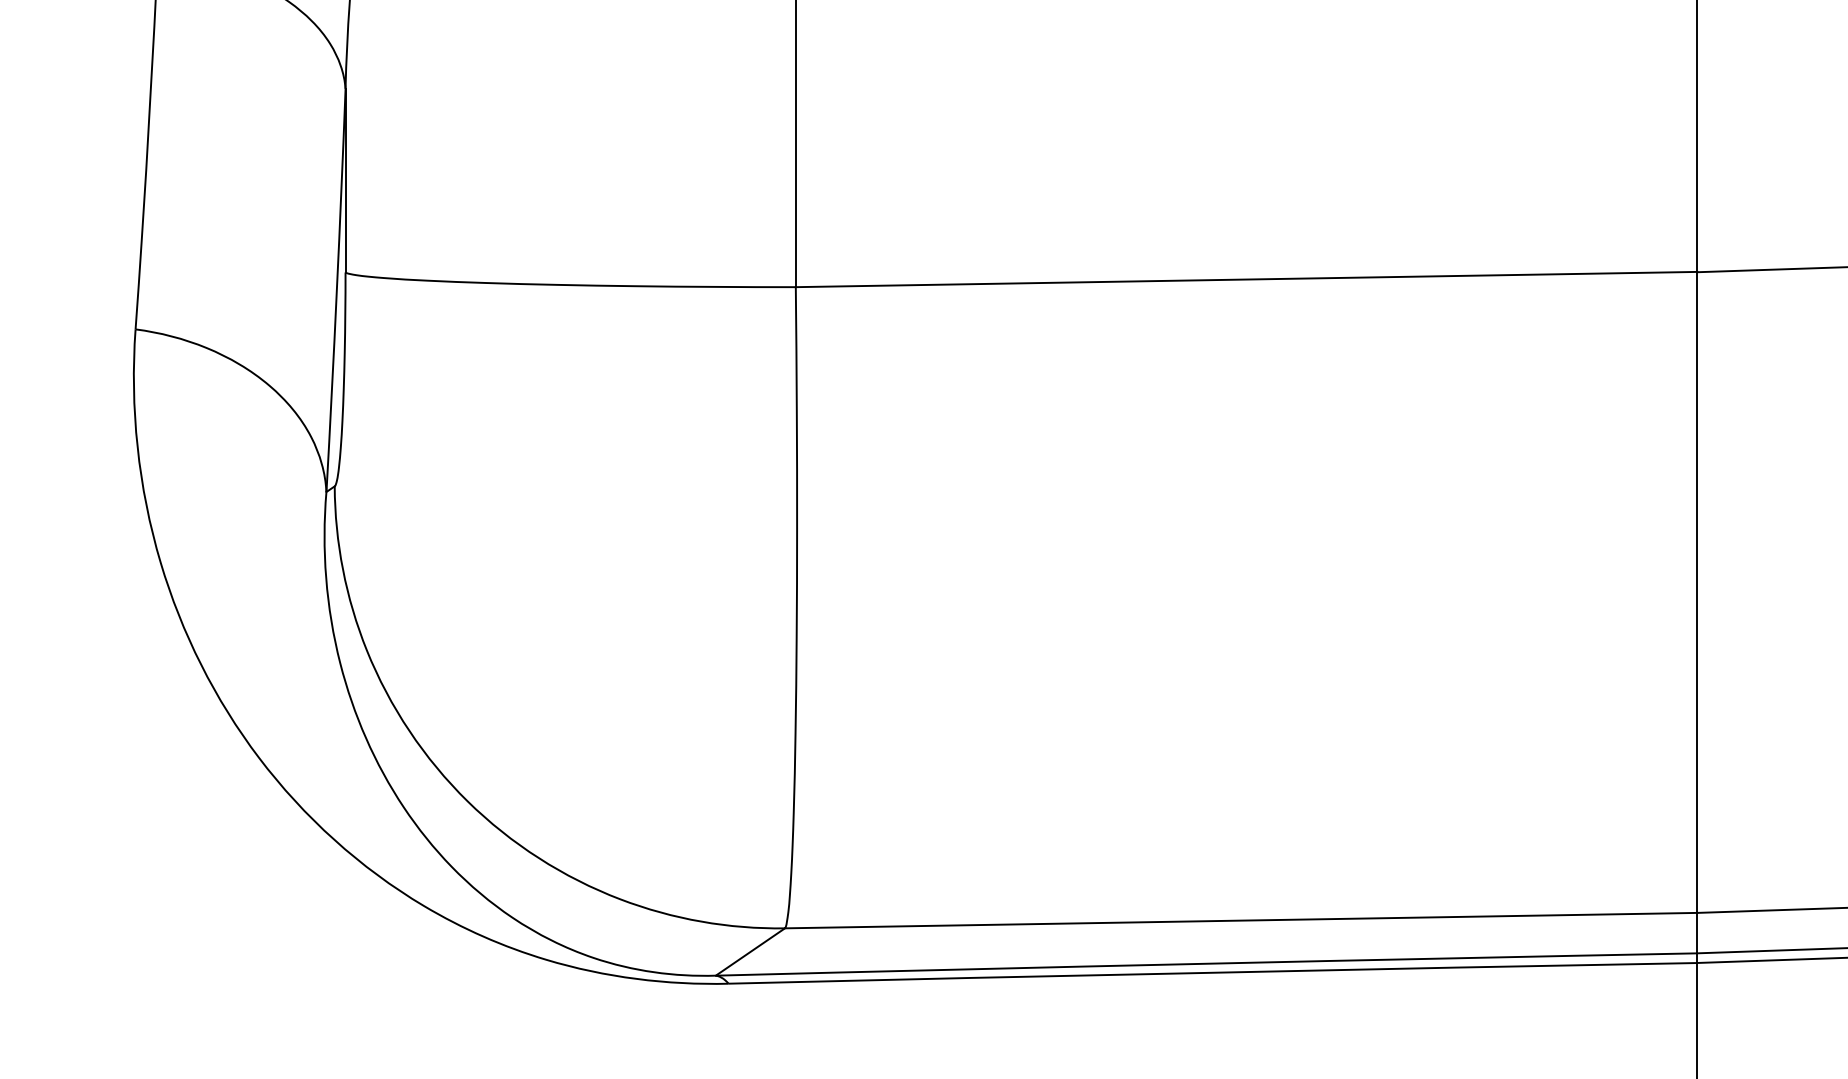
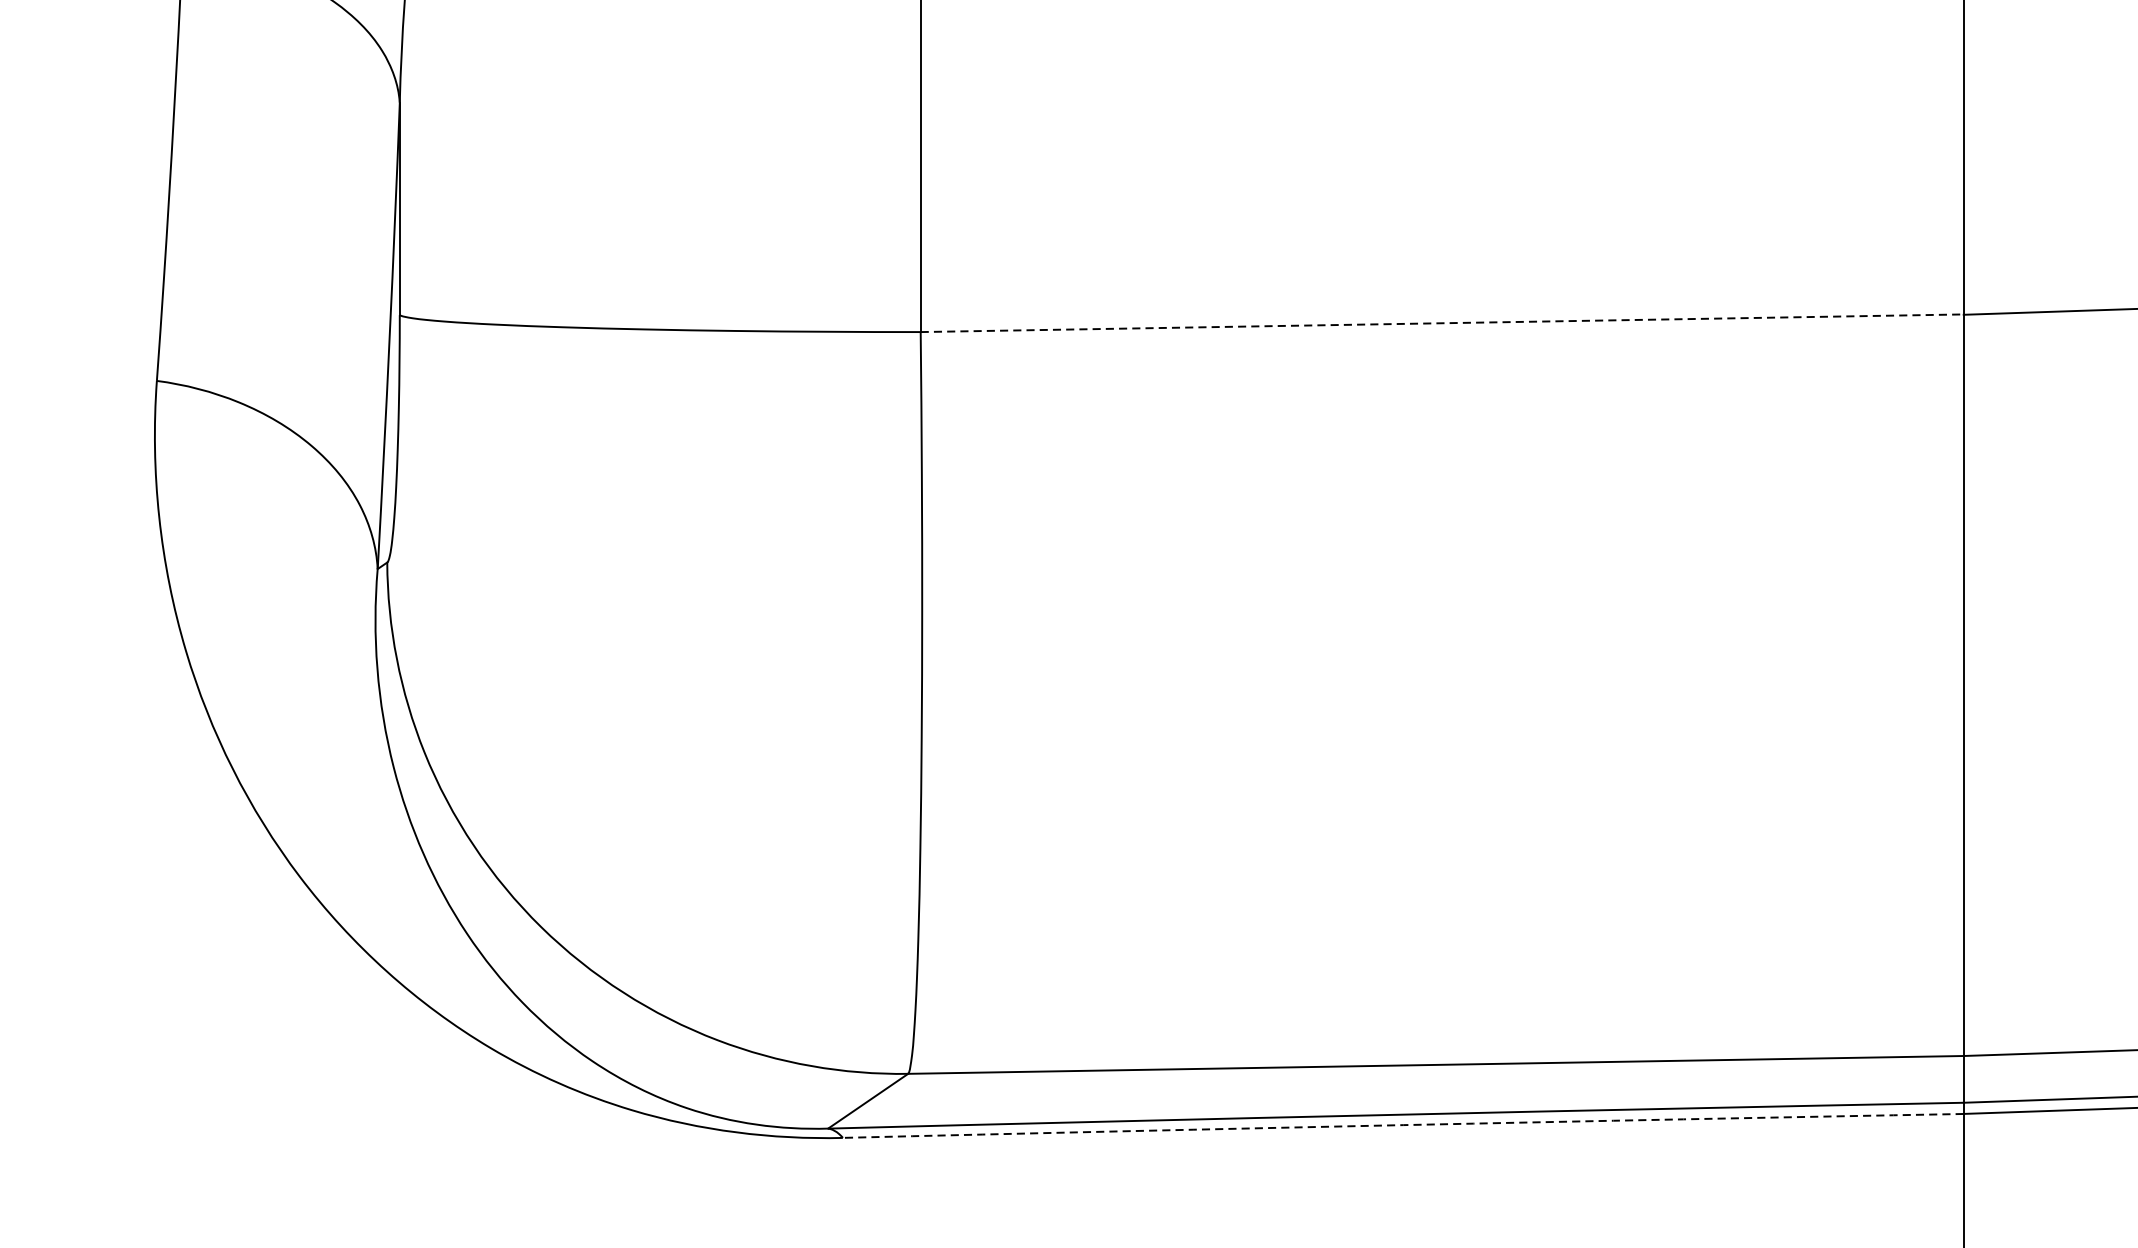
line: (1246, 279) -> (1442, 323), solid -> dashed
arc: (1212, 972) -> (1402, 1124), solid -> dashed

